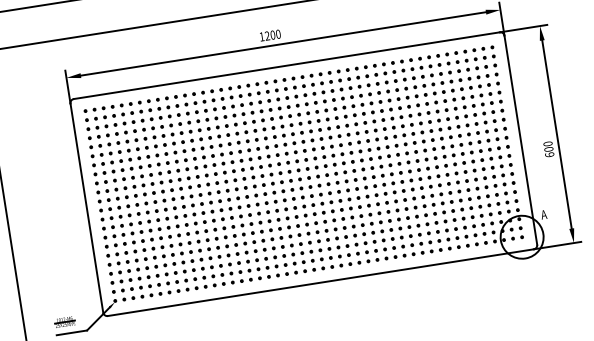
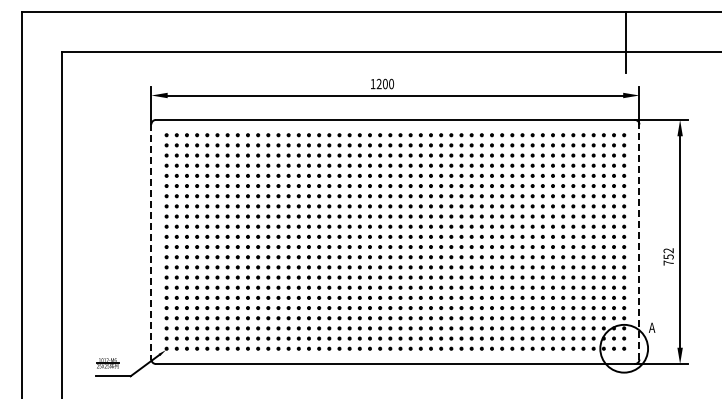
line: (520, 139) -> (639, 241), solid -> dashed
text: (548, 149) -> (668, 256), 600 -> 752
line: (86, 207) -> (151, 241), solid -> dashed

